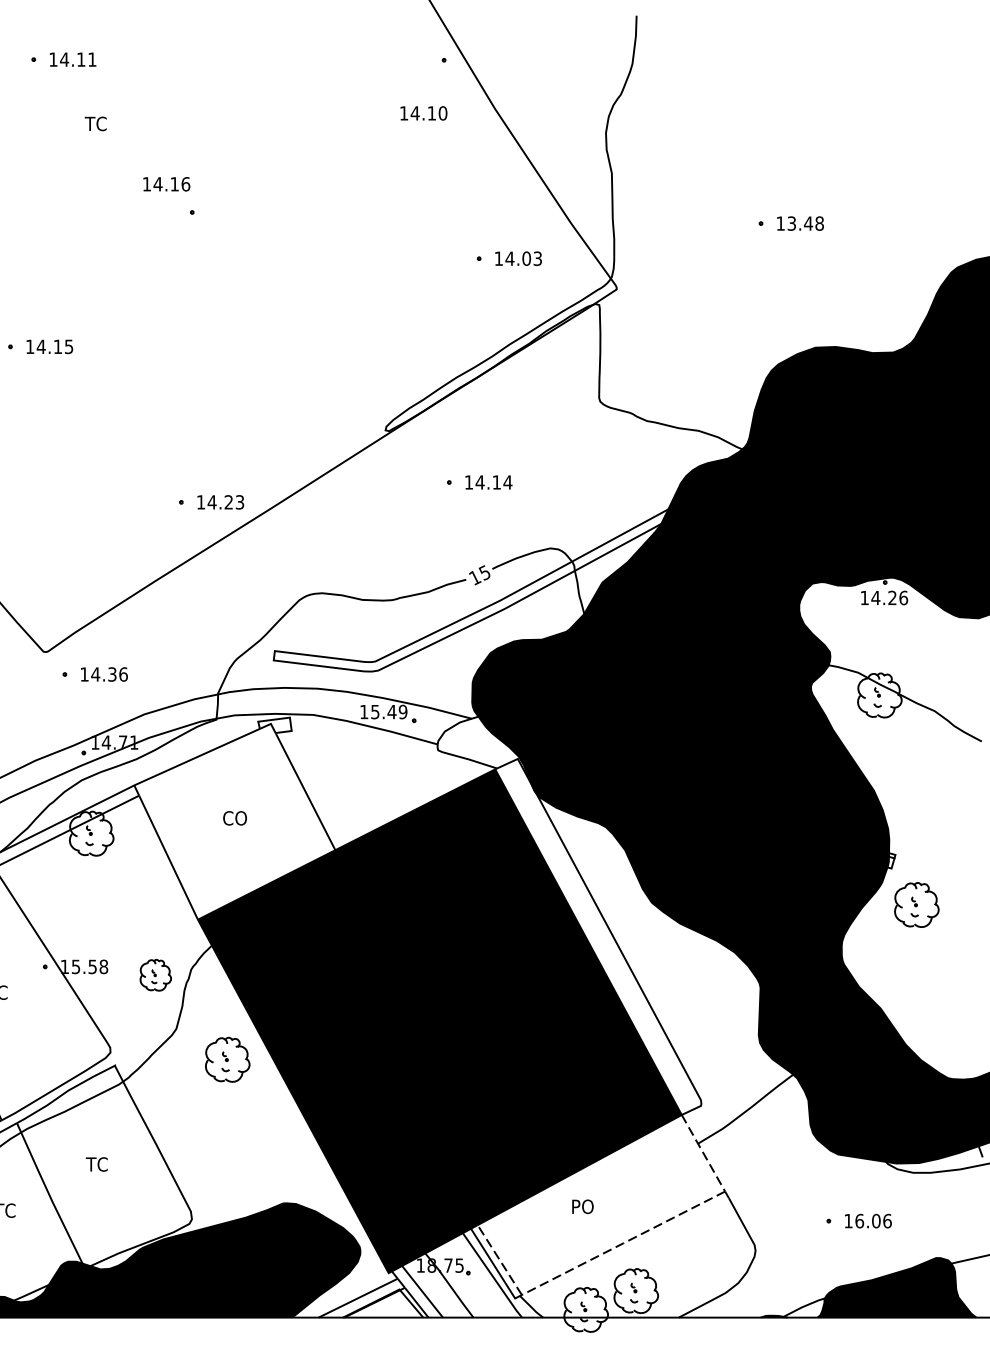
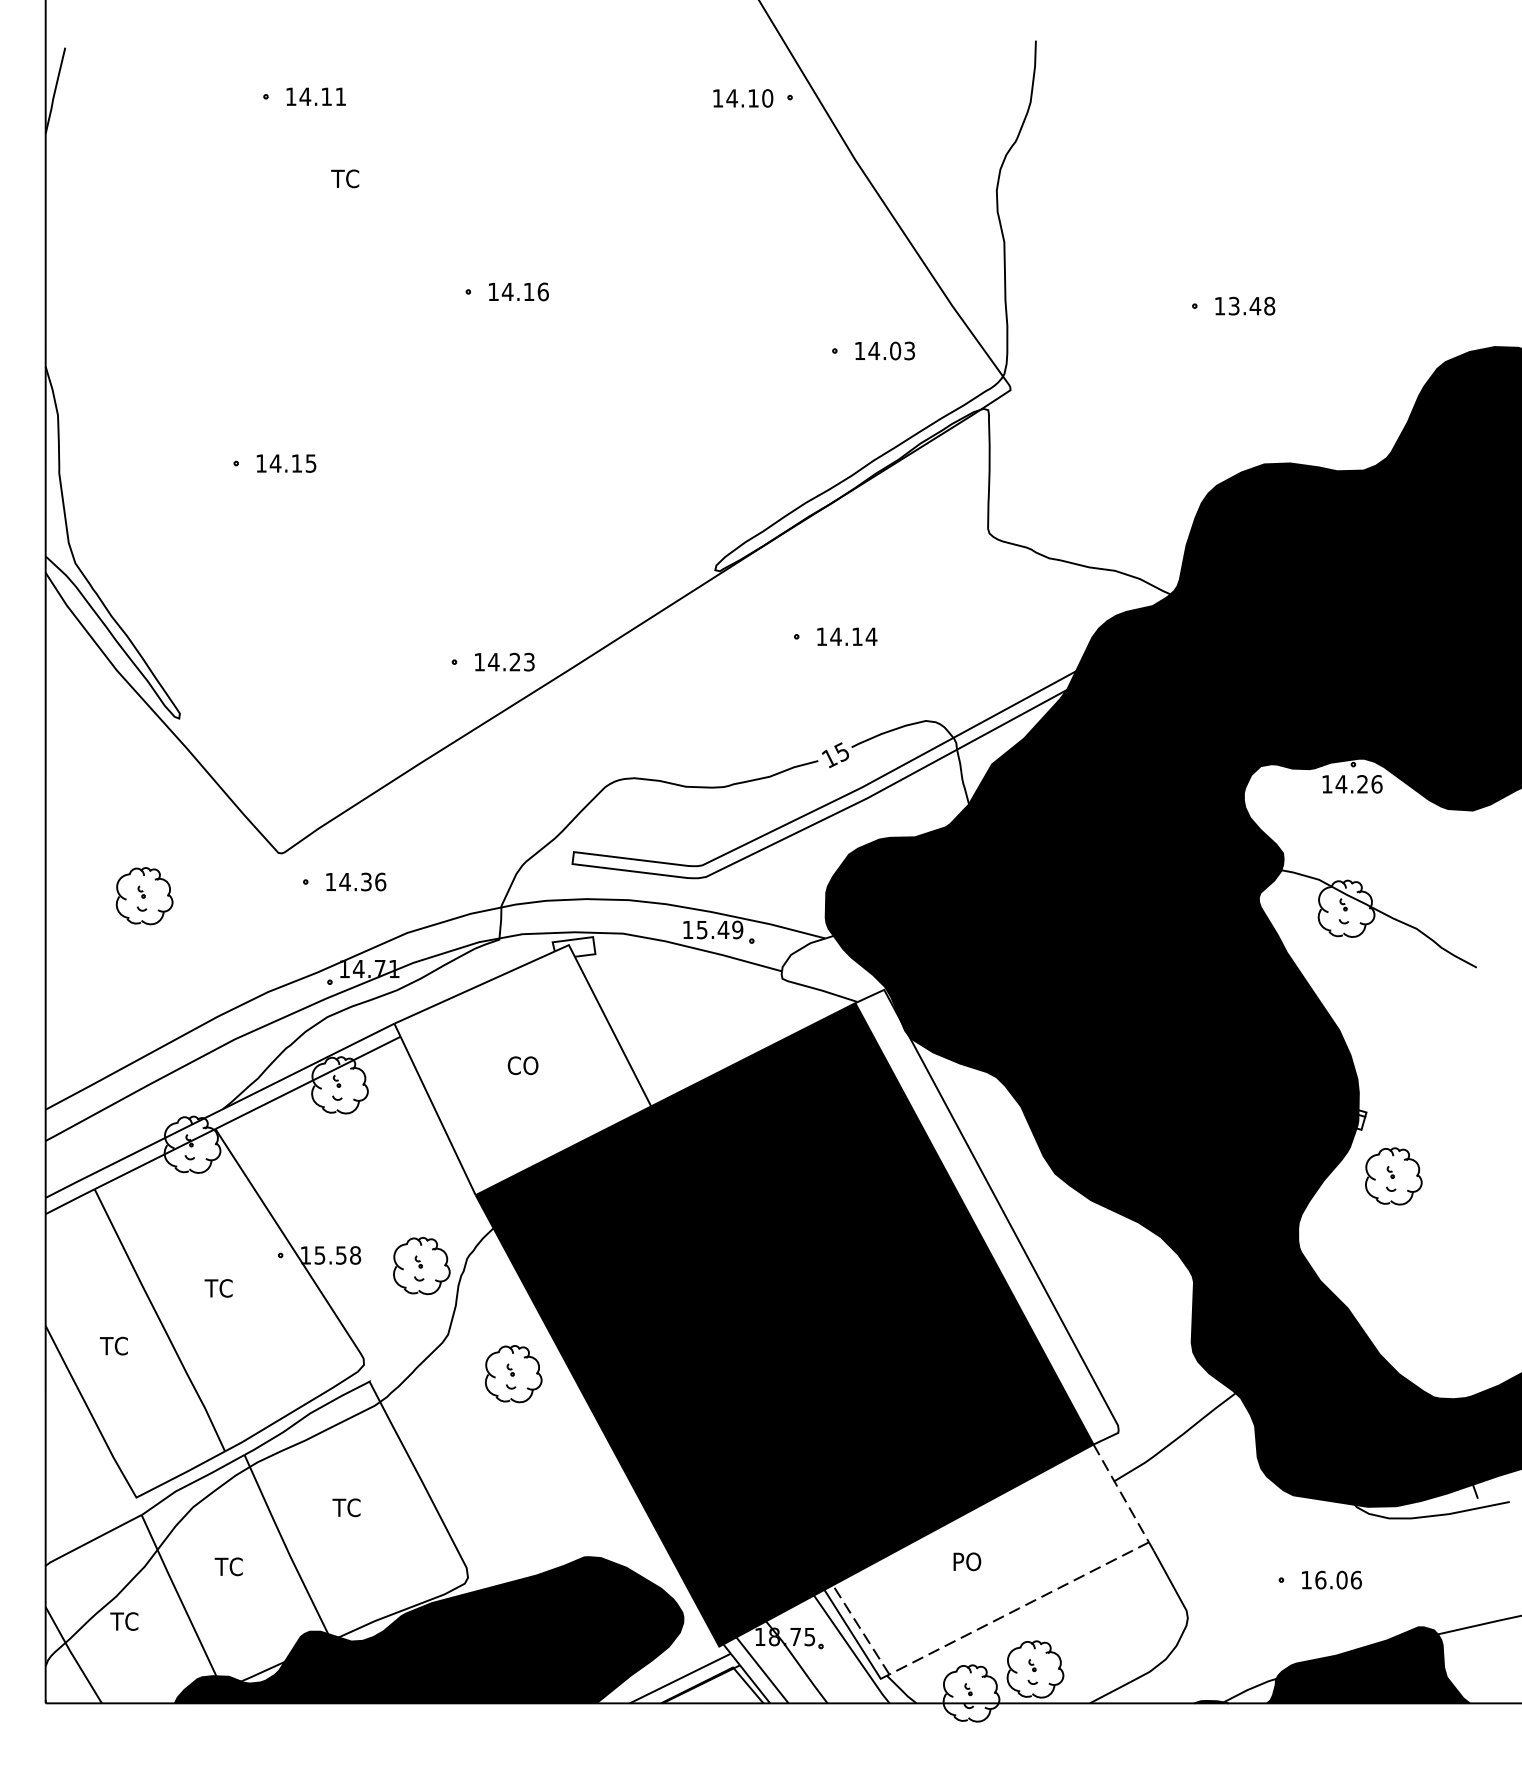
text: (424, 113) -> (743, 98), moved
text: (166, 183) -> (518, 291), moved
part: (155, 975) -> (421, 1266), size x1.43

